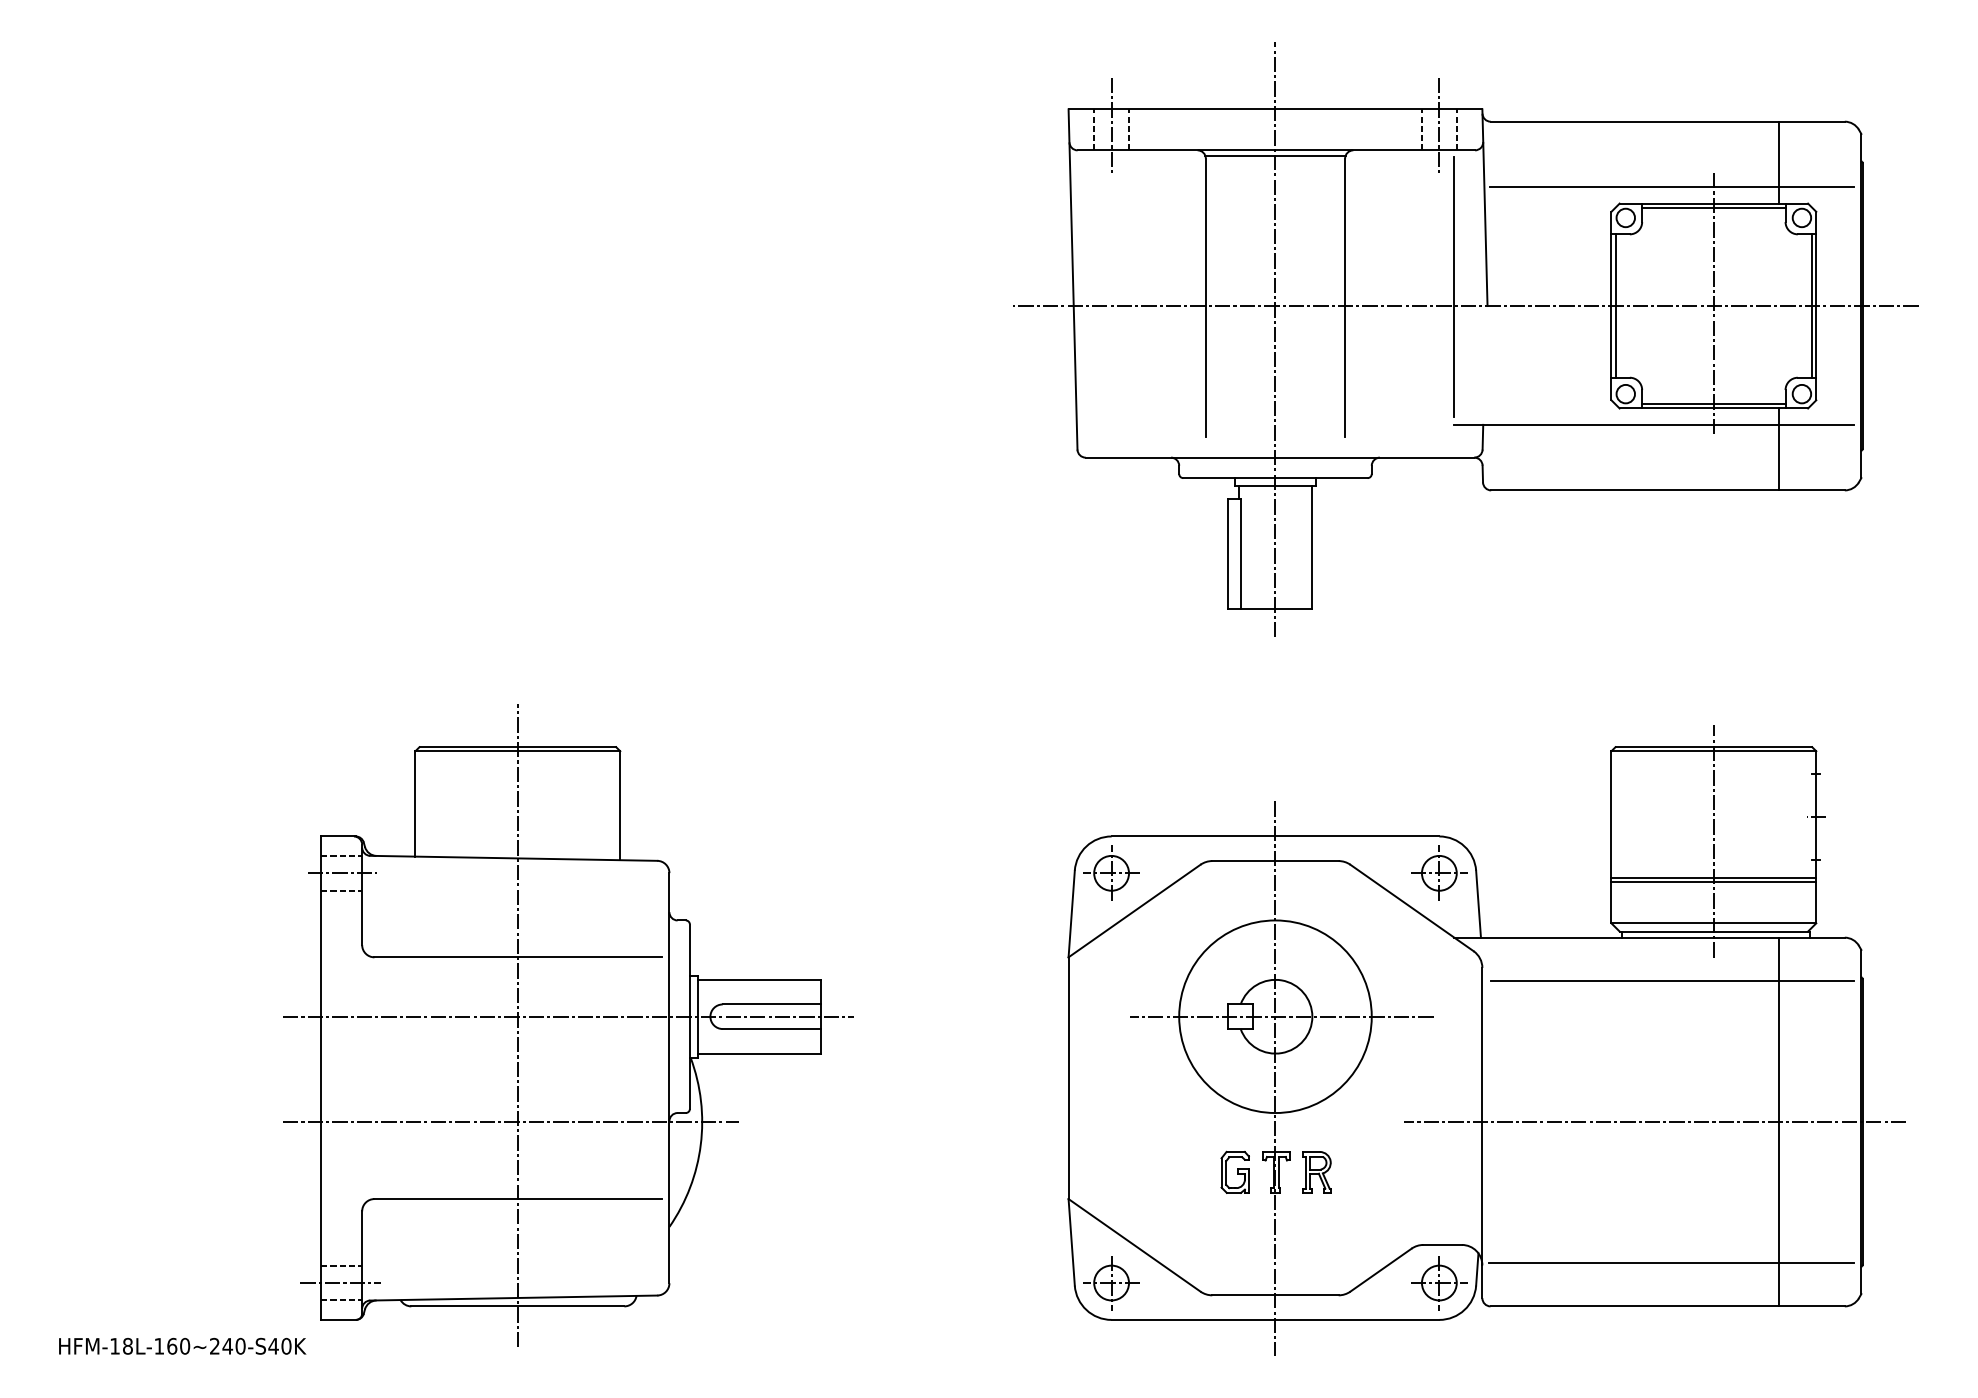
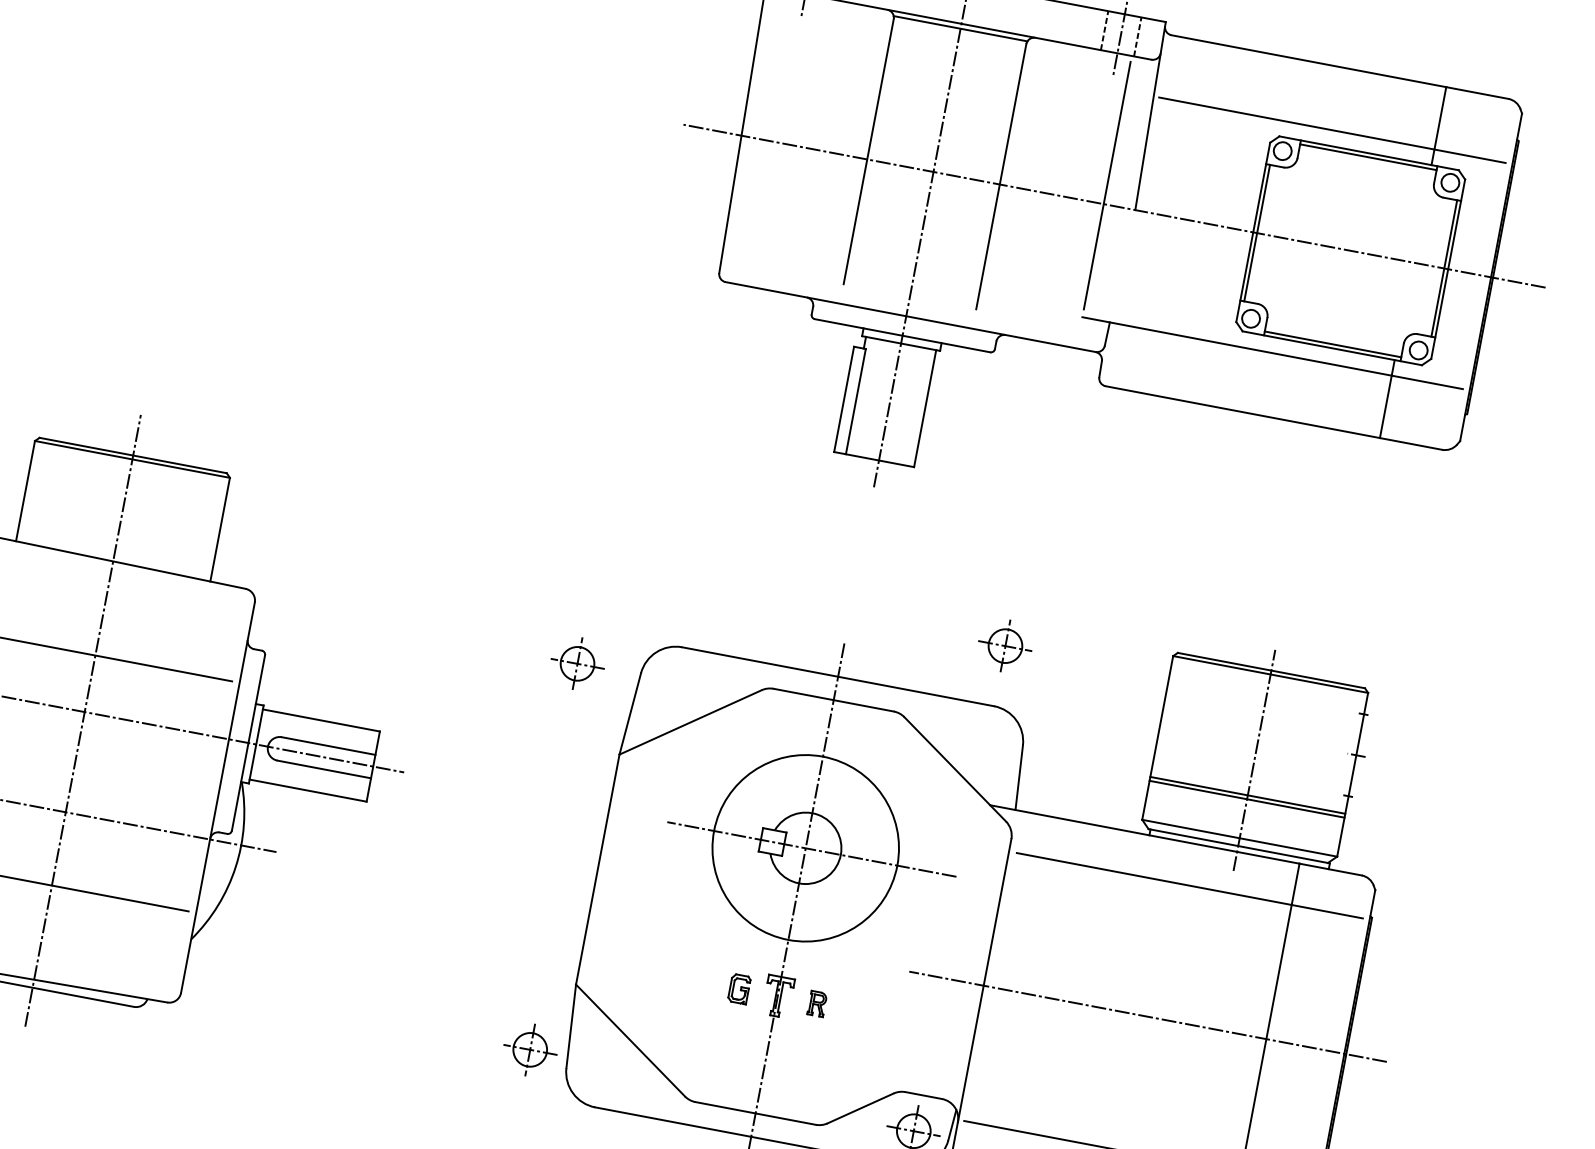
line: (1713, 304) -> (1350, 249), removed
part: (1111, 872) -> (577, 663), moved
part: (1439, 872) -> (1005, 645), moved
part: (1234, 1171) -> (738, 988), size x0.7
part: (1316, 1172) -> (816, 1003), size x0.6
part: (1111, 1283) -> (530, 1050), moved

